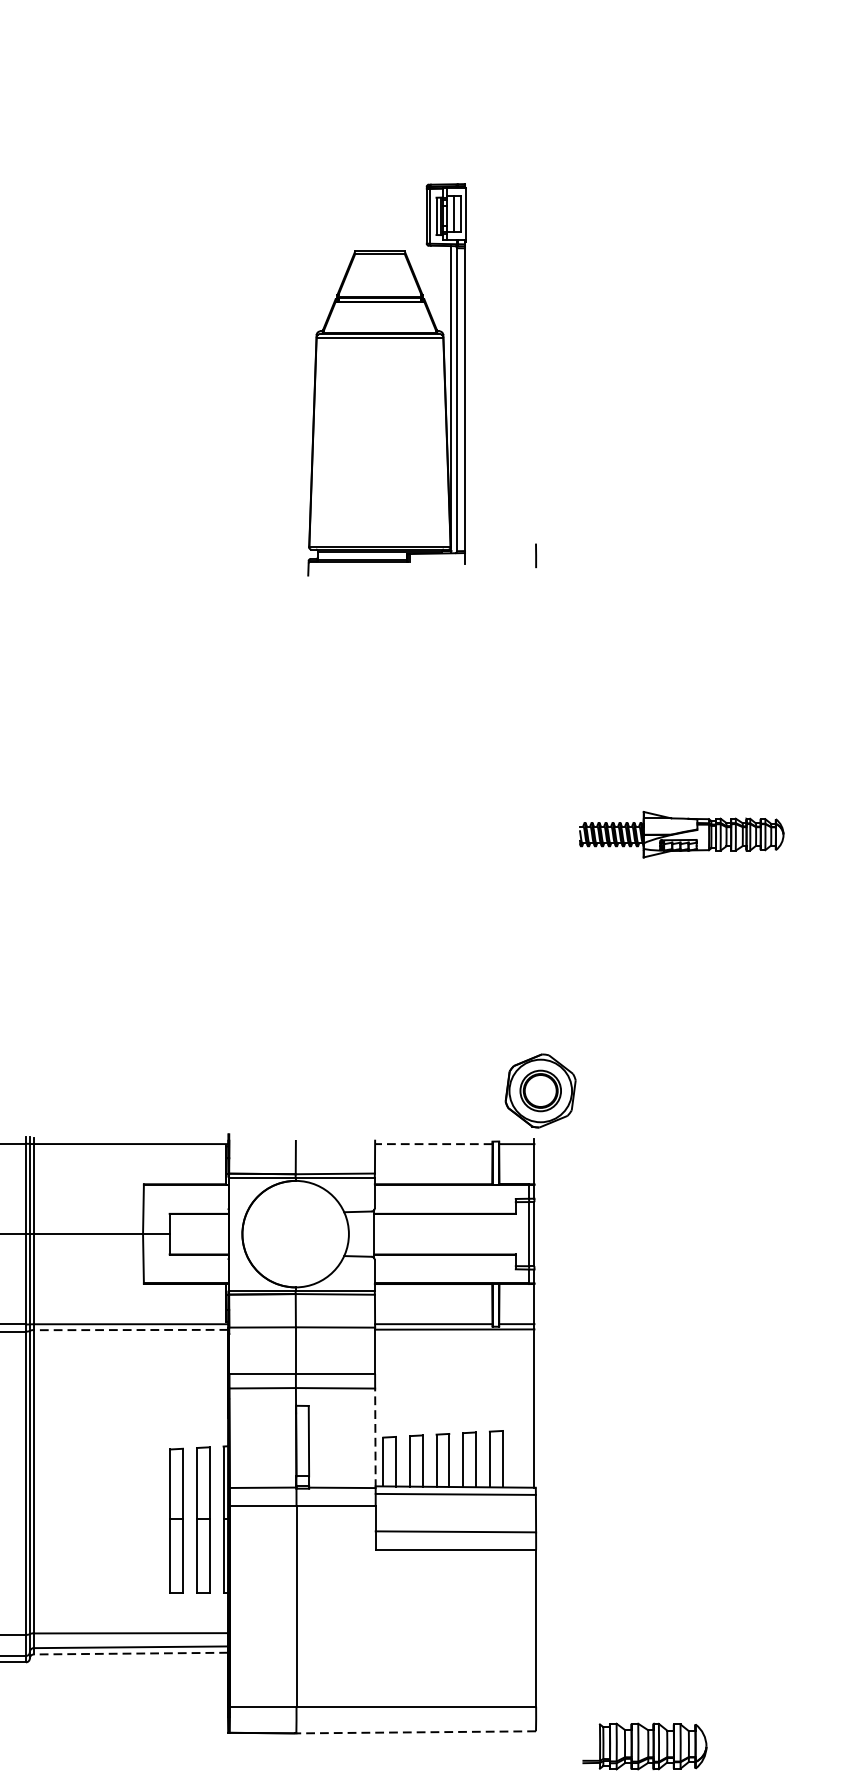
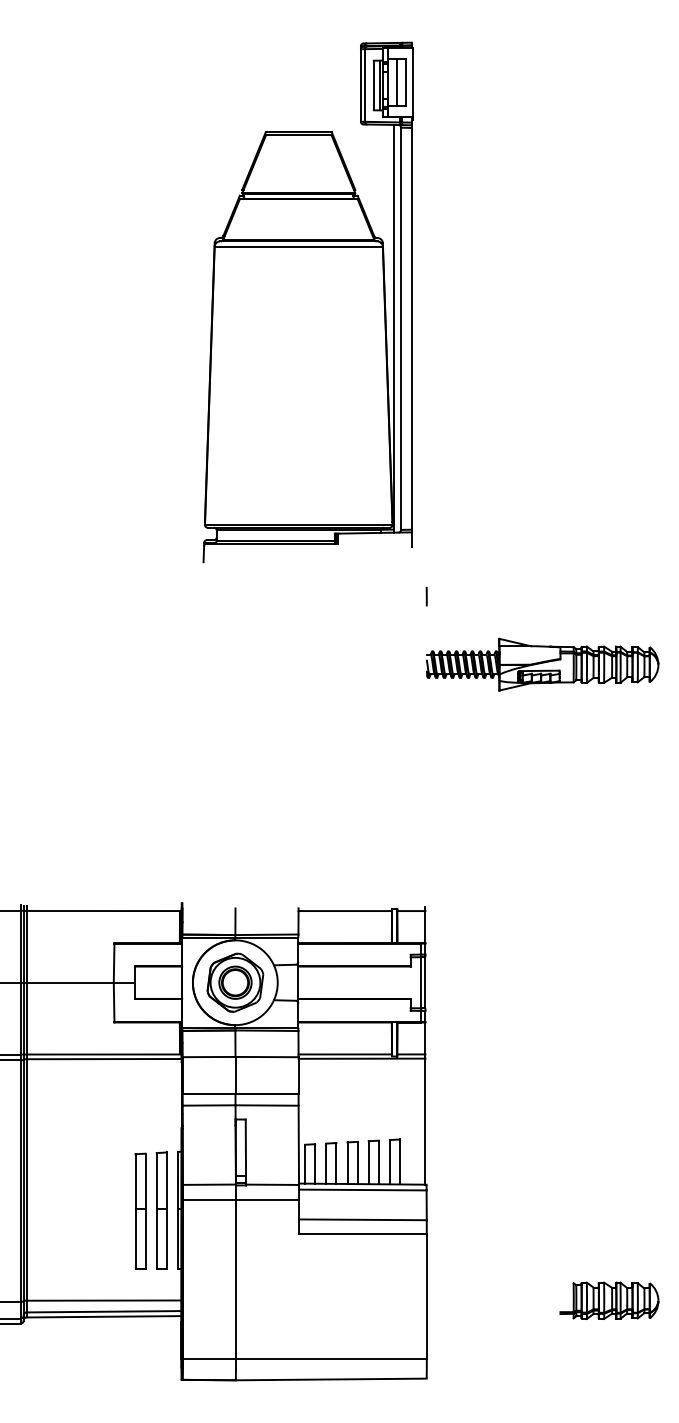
part: (386, 379) -> (307, 302), size x1.67
line: (535, 555) -> (426, 596), moved
part: (681, 834) -> (542, 664), size x1.43
part: (540, 1090) -> (235, 982), moved
line: (434, 1144) -> (345, 911), dashed -> solid
line: (130, 1330) -> (103, 1059), dashed -> solid
line: (375, 1438) -> (298, 1145), dashed -> solid
line: (130, 1653) -> (103, 1316), dashed -> solid
line: (415, 1732) -> (330, 1379), dashed -> solid
part: (645, 1746) -> (609, 1300), moved

